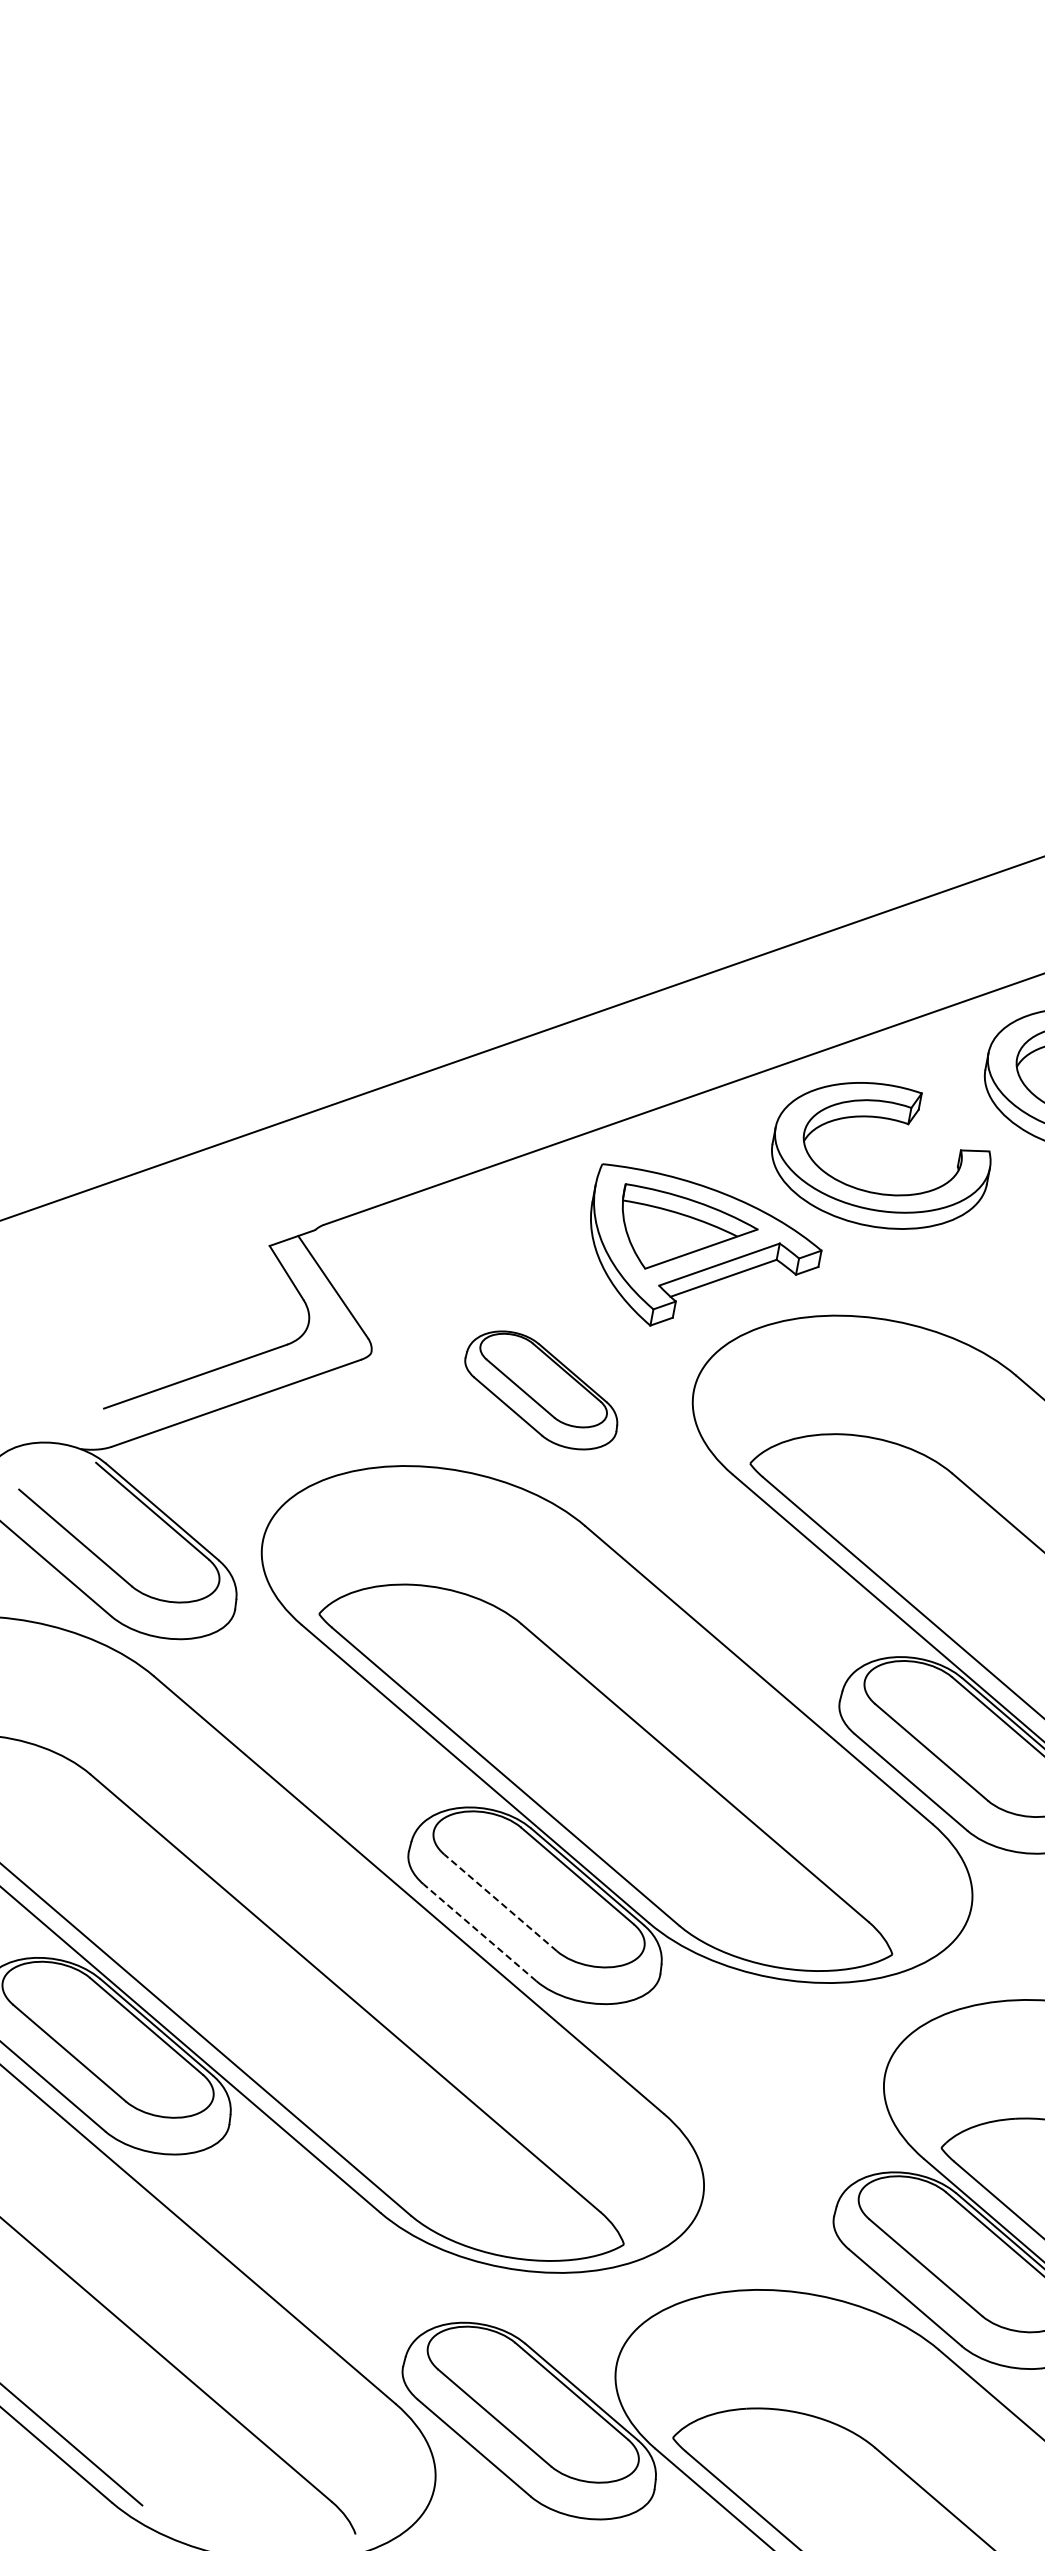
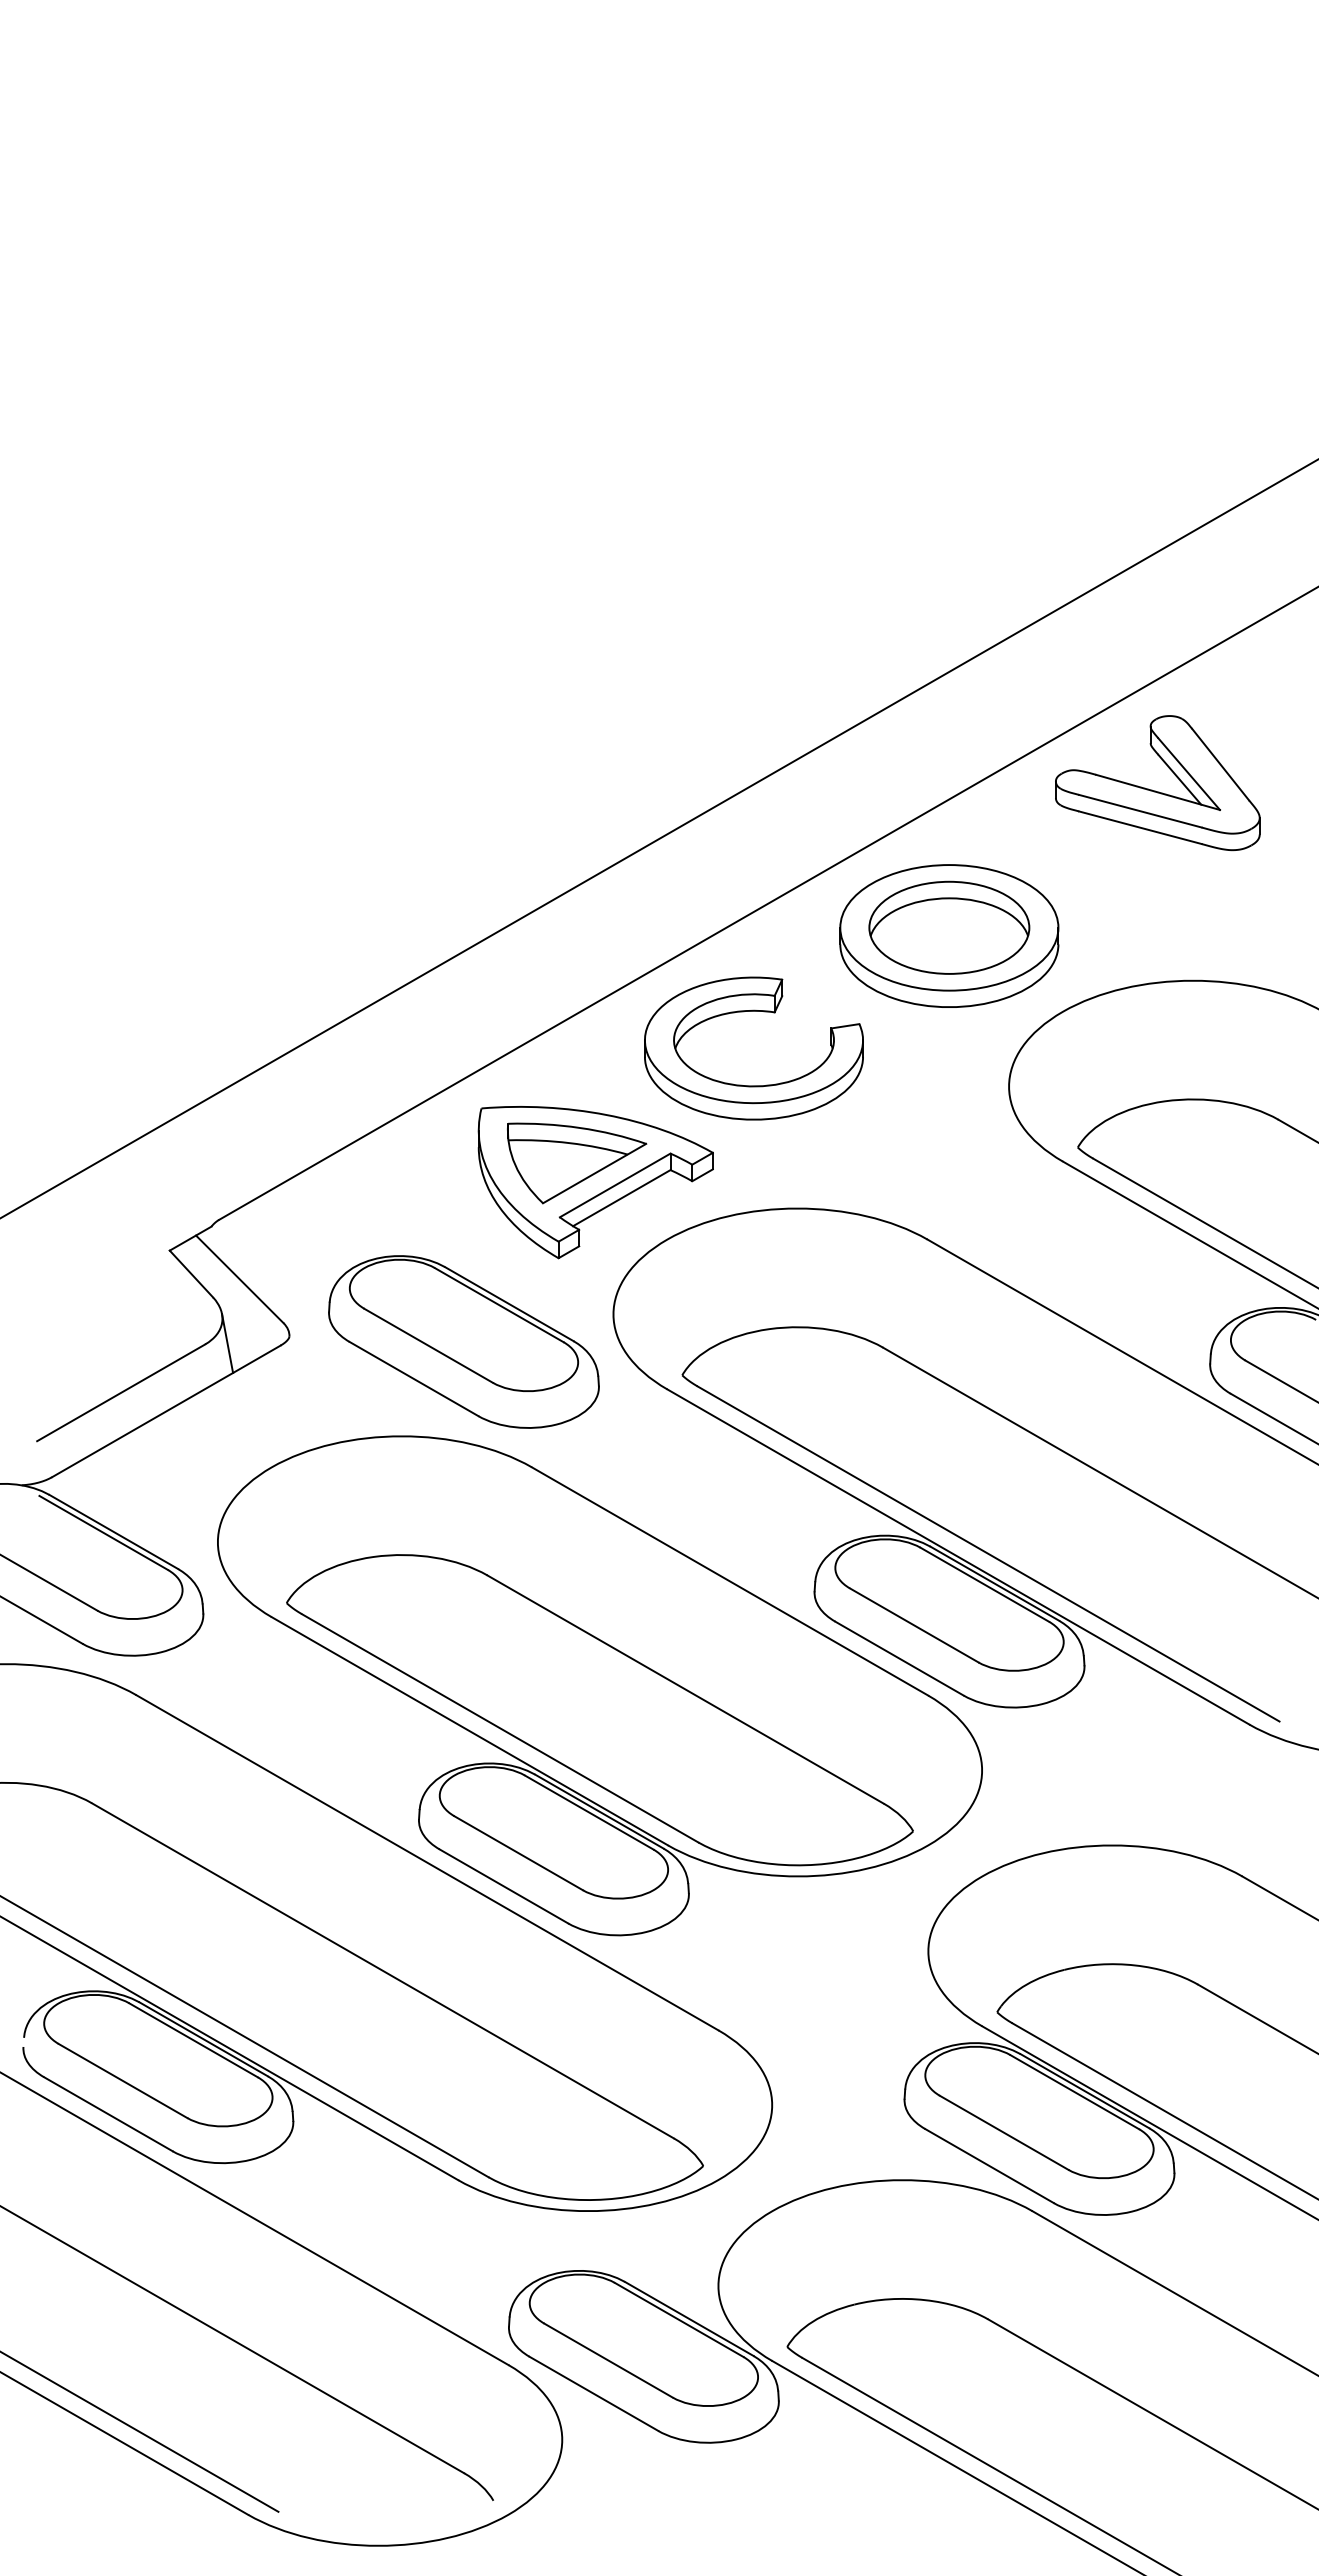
line: (309, 1347) -> (227, 1343), added
part: (541, 1389) -> (463, 1341), size x1.67
line: (500, 1902) -> (518, 1852), dashed -> solid
line: (479, 1932) -> (503, 1886), dashed -> solid

